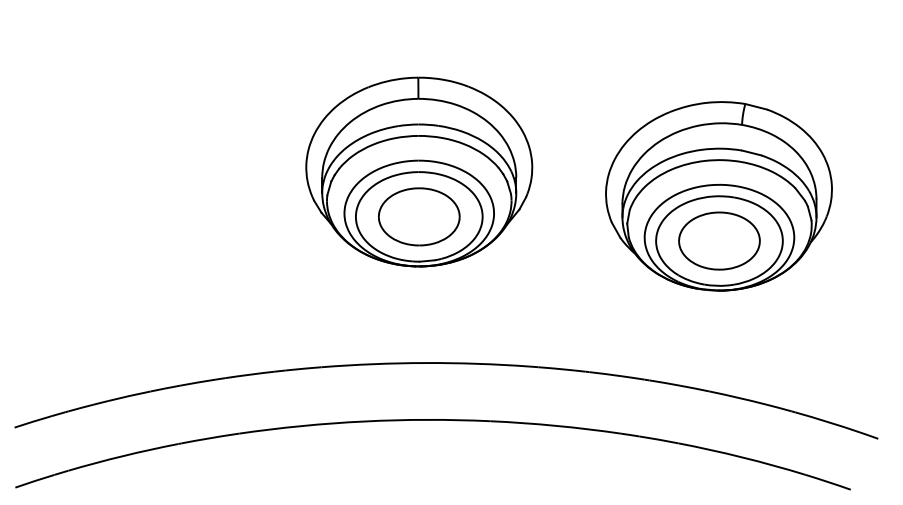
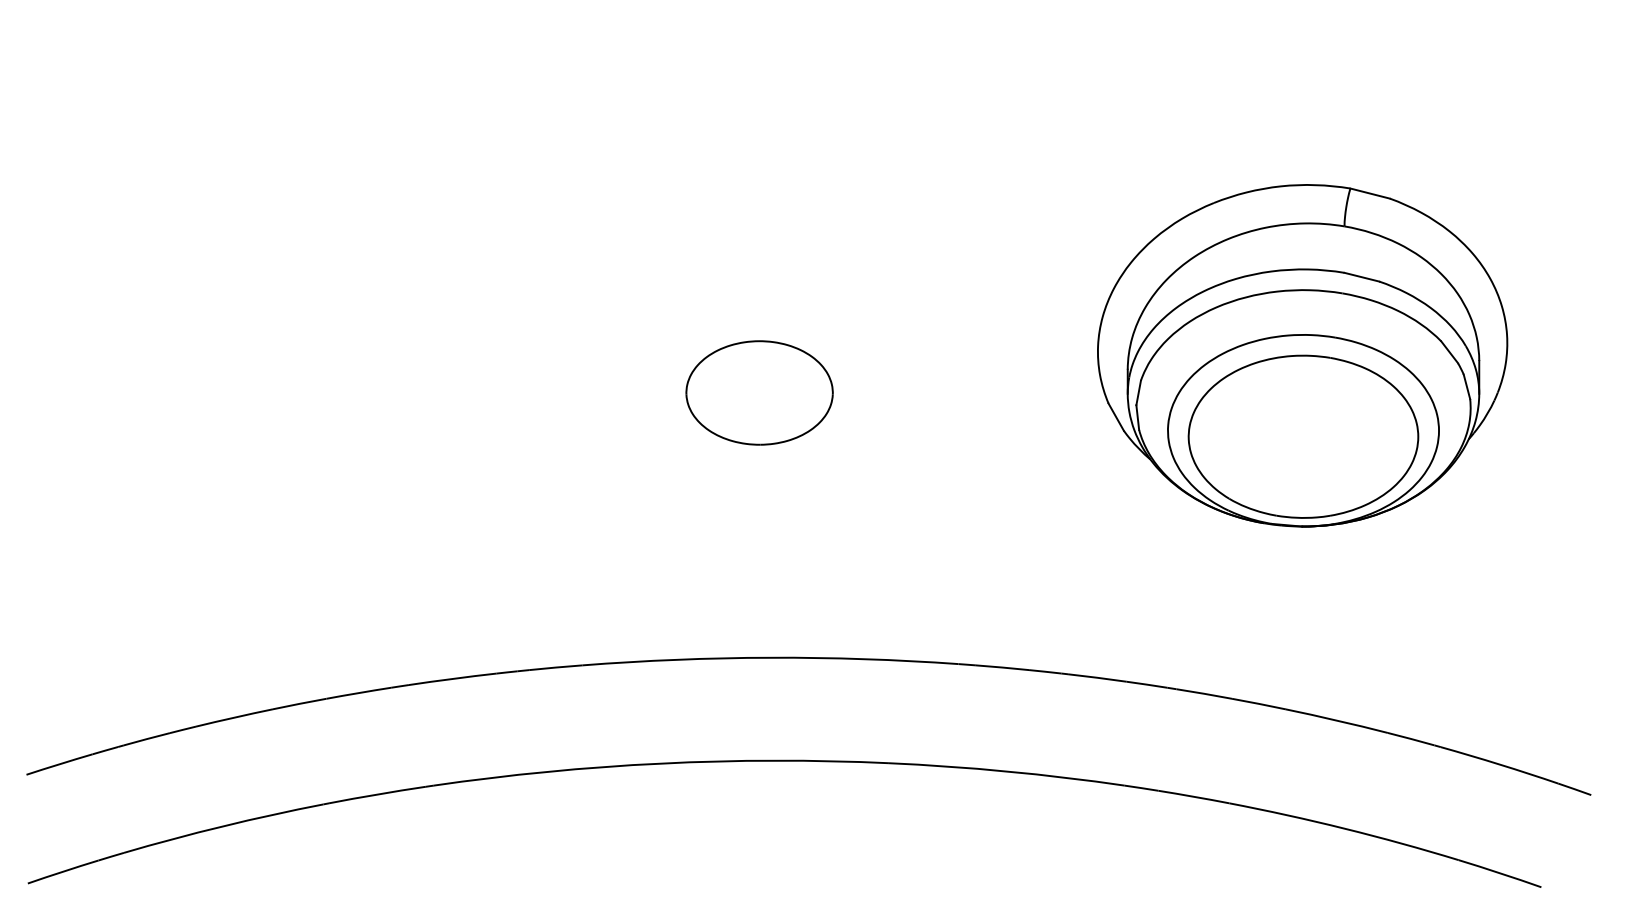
part: (419, 171) -> (760, 310), removed
part: (719, 240) -> (1303, 435), removed

